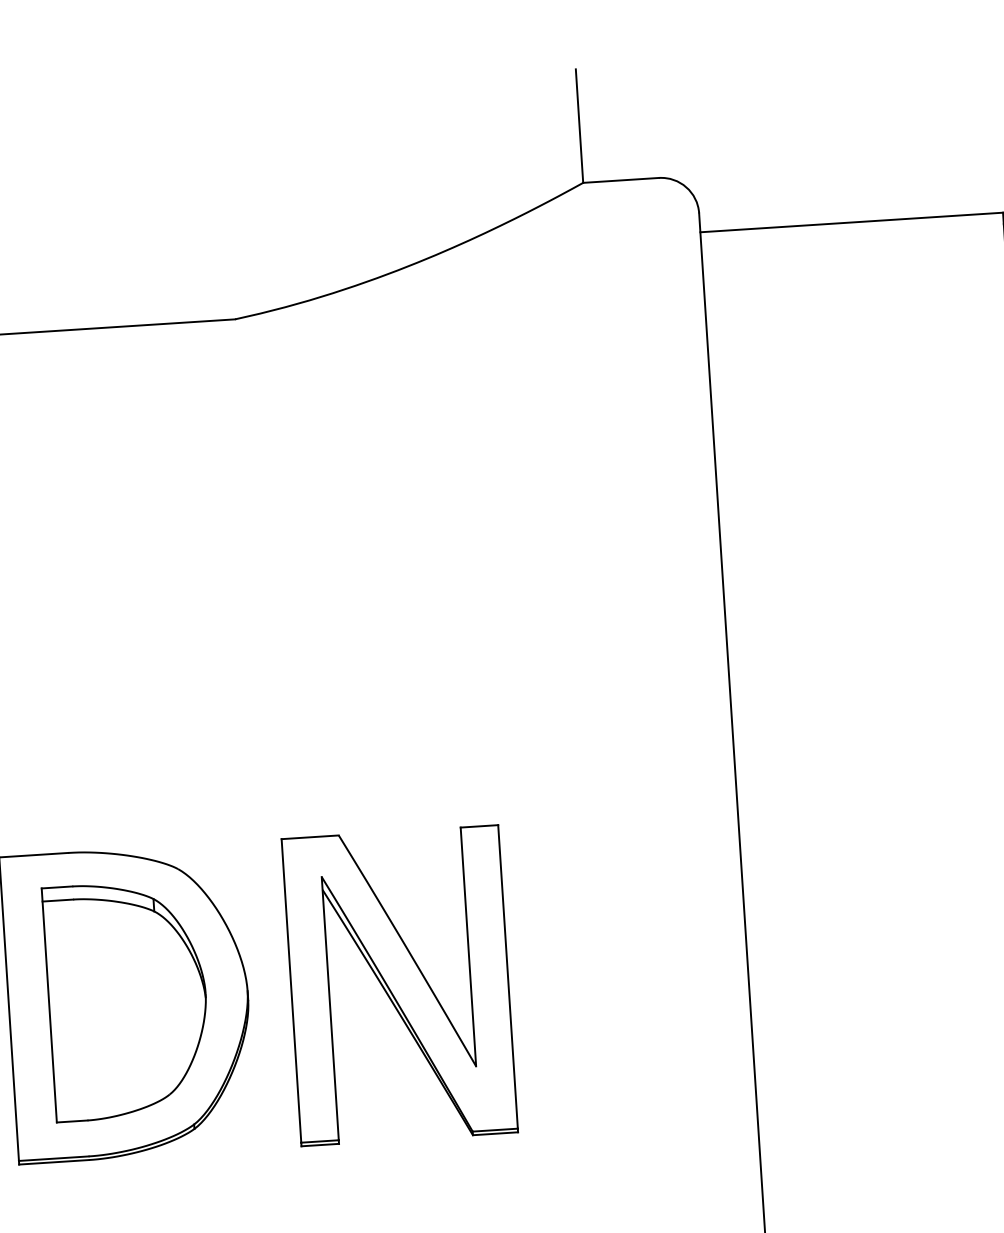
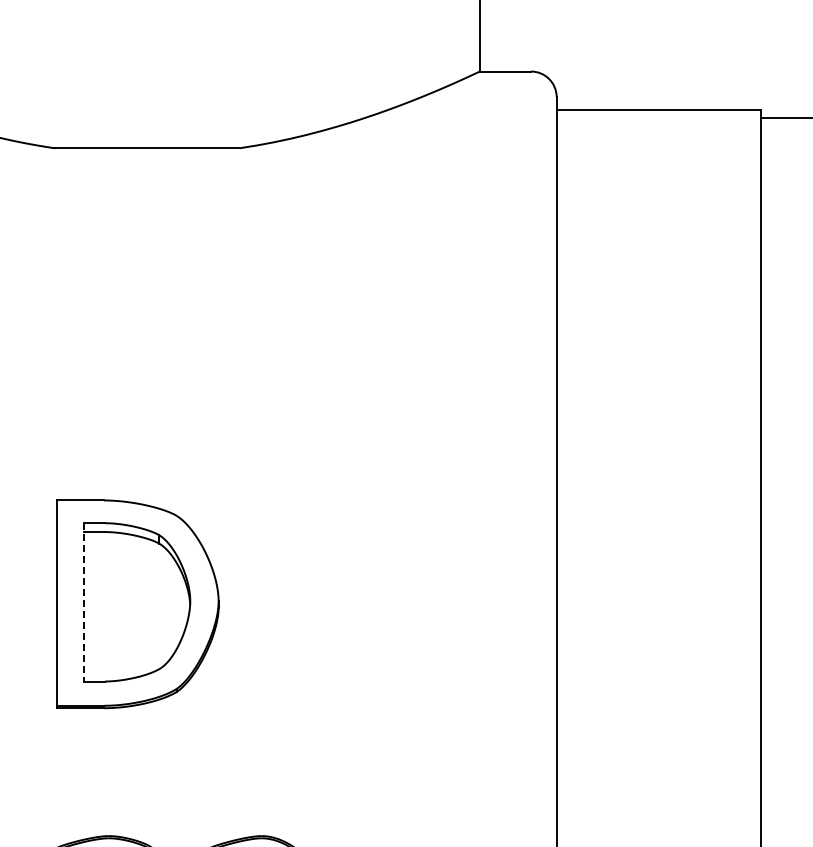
part: (399, 984) -> (321, 603), removed
line: (49, 1005) -> (84, 602), solid -> dashed

